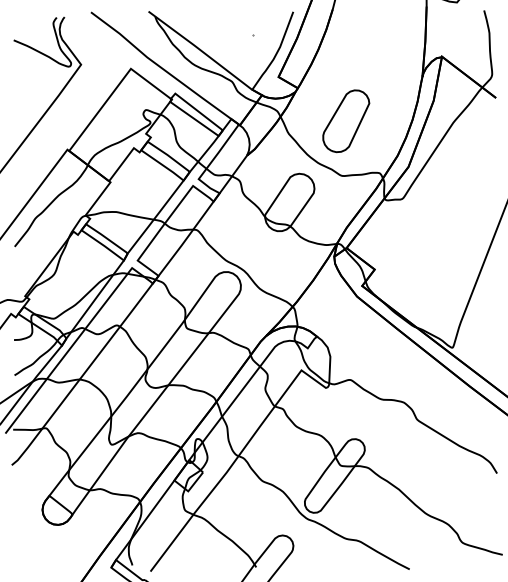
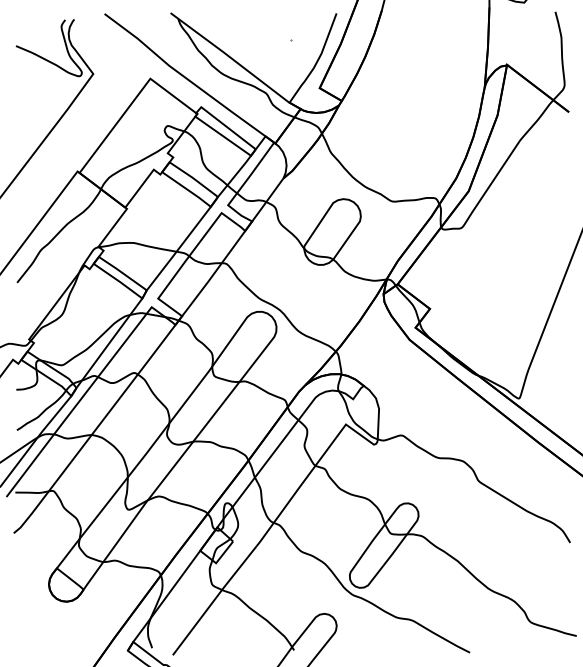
part: (346, 120) -> (397, 138), removed

